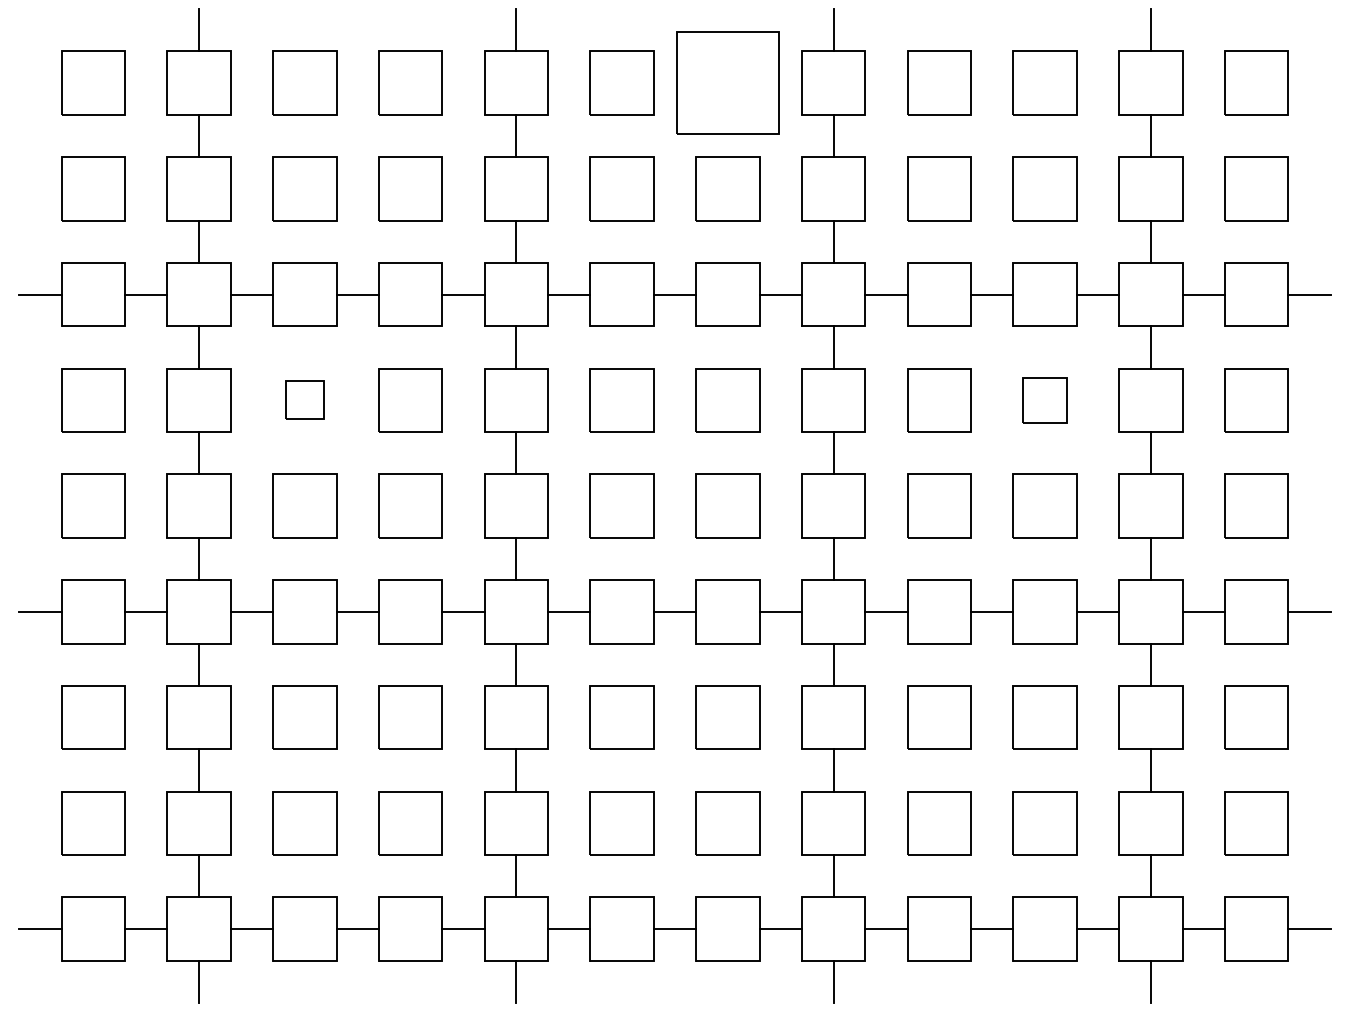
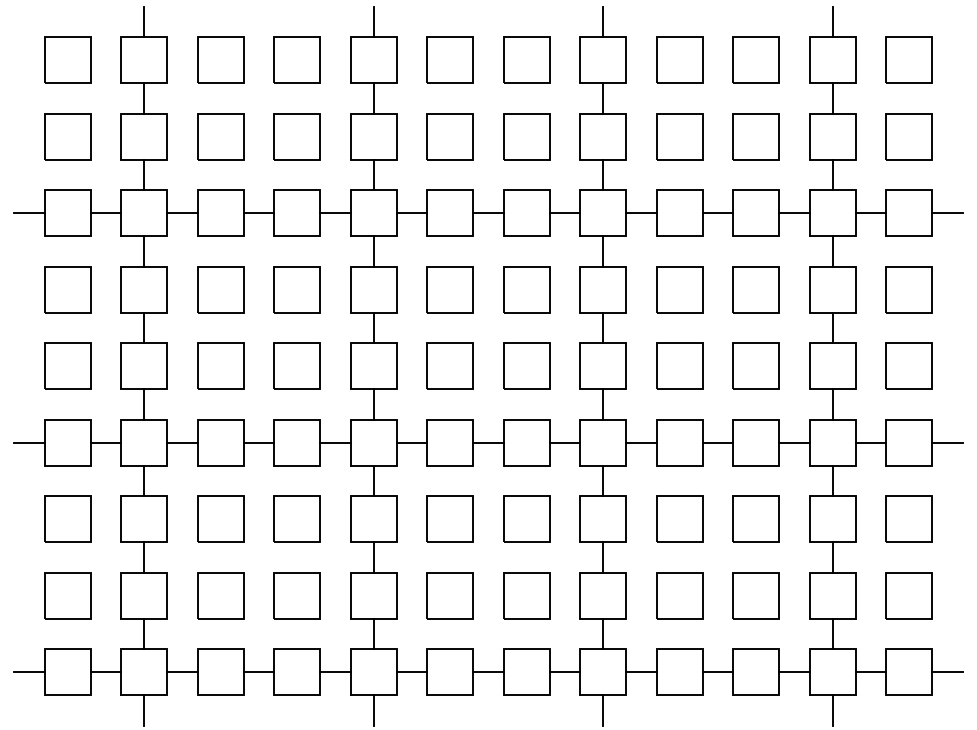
part: (727, 82) -> (526, 59), size x0.62
part: (304, 400) -> (220, 289), size x1.67
part: (1044, 400) -> (755, 289), size x1.43

